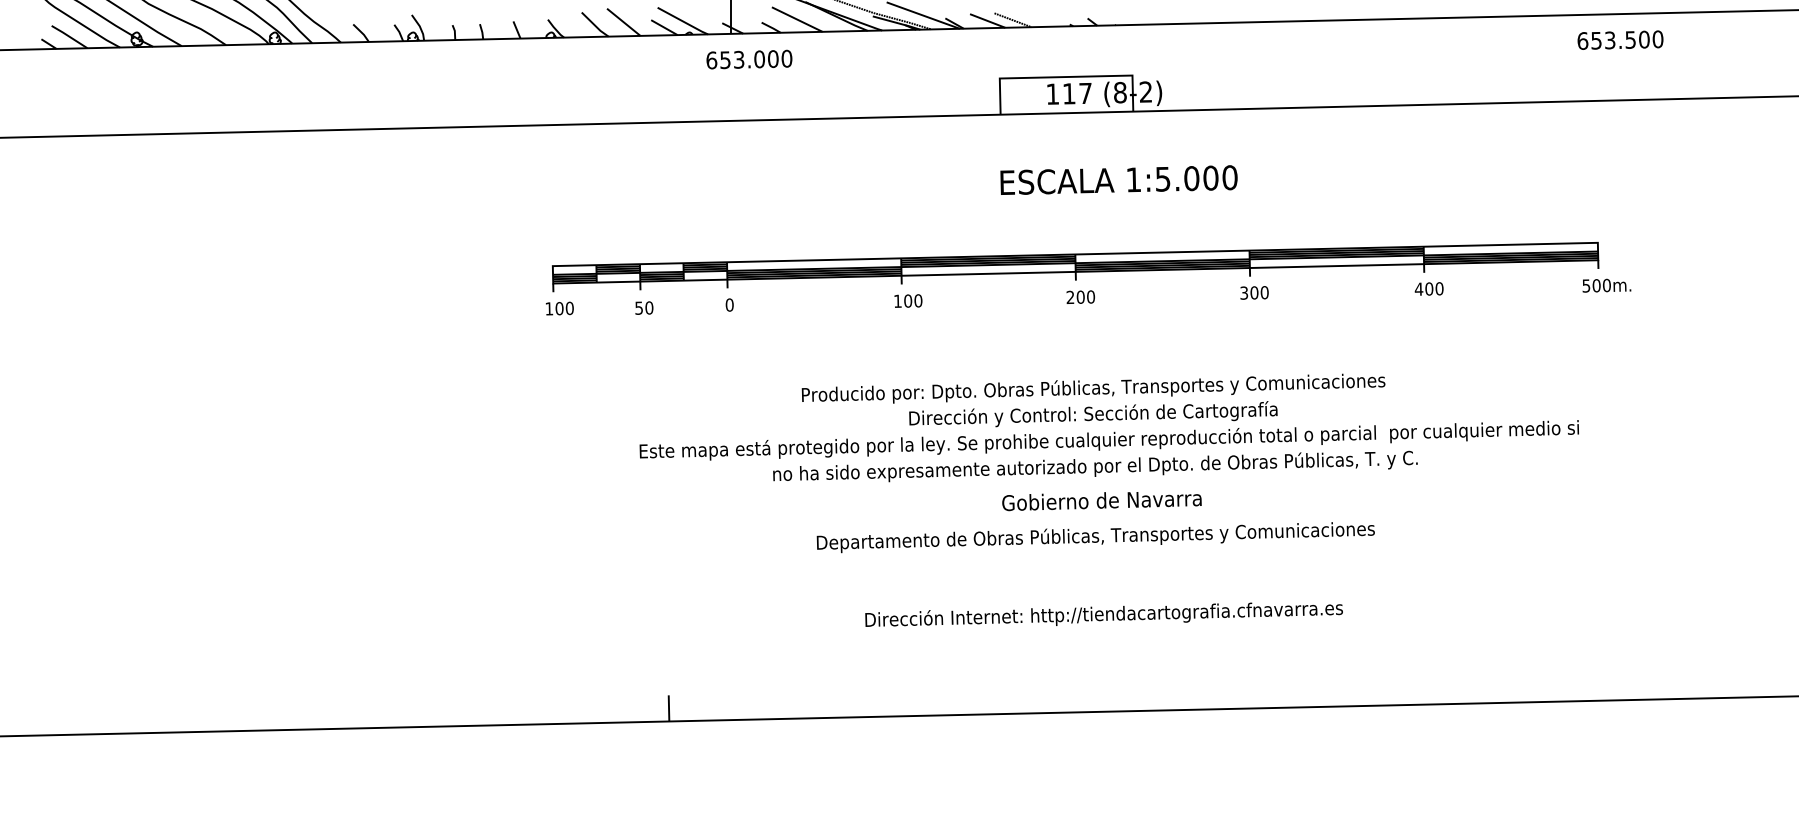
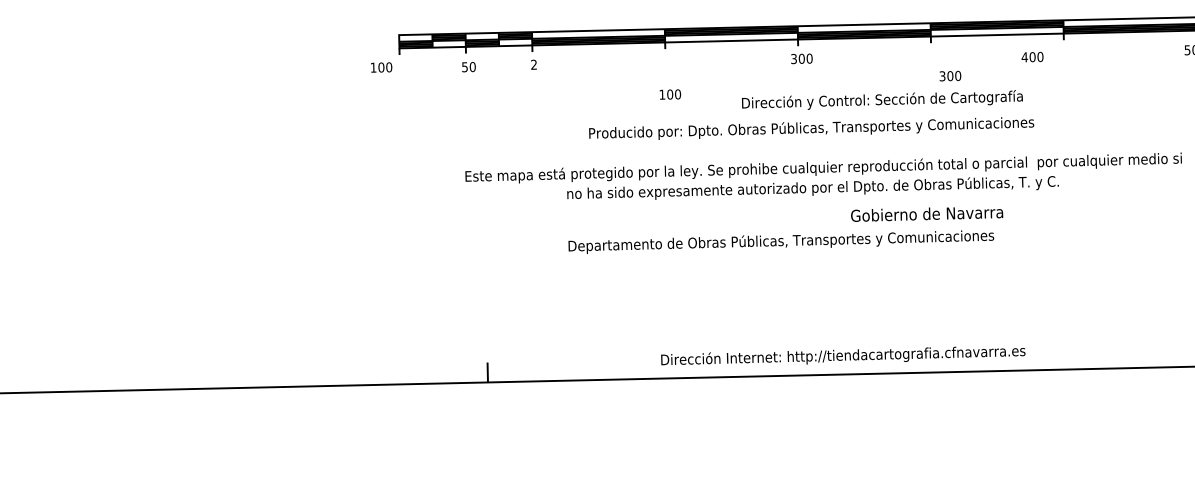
text: (1428, 288) -> (1032, 56), moved
text: (1254, 292) -> (950, 75), moved
text: (1070, 297) -> (794, 59), 200 -> 300
text: (908, 300) -> (670, 94), moved
text: (729, 304) -> (533, 64), 0 -> 2
text: (559, 308) -> (381, 67), moved
text: (1093, 414) -> (882, 100), moved
text: (1101, 501) -> (926, 214), moved
text: (1095, 537) -> (781, 242), moved
text: (1103, 614) -> (842, 355), moved

